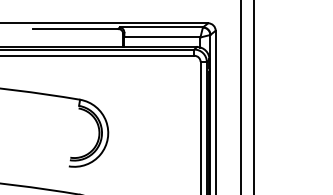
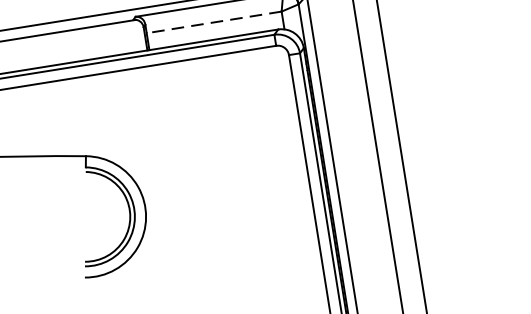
line: (161, 37) -> (212, 22), solid -> dashed

